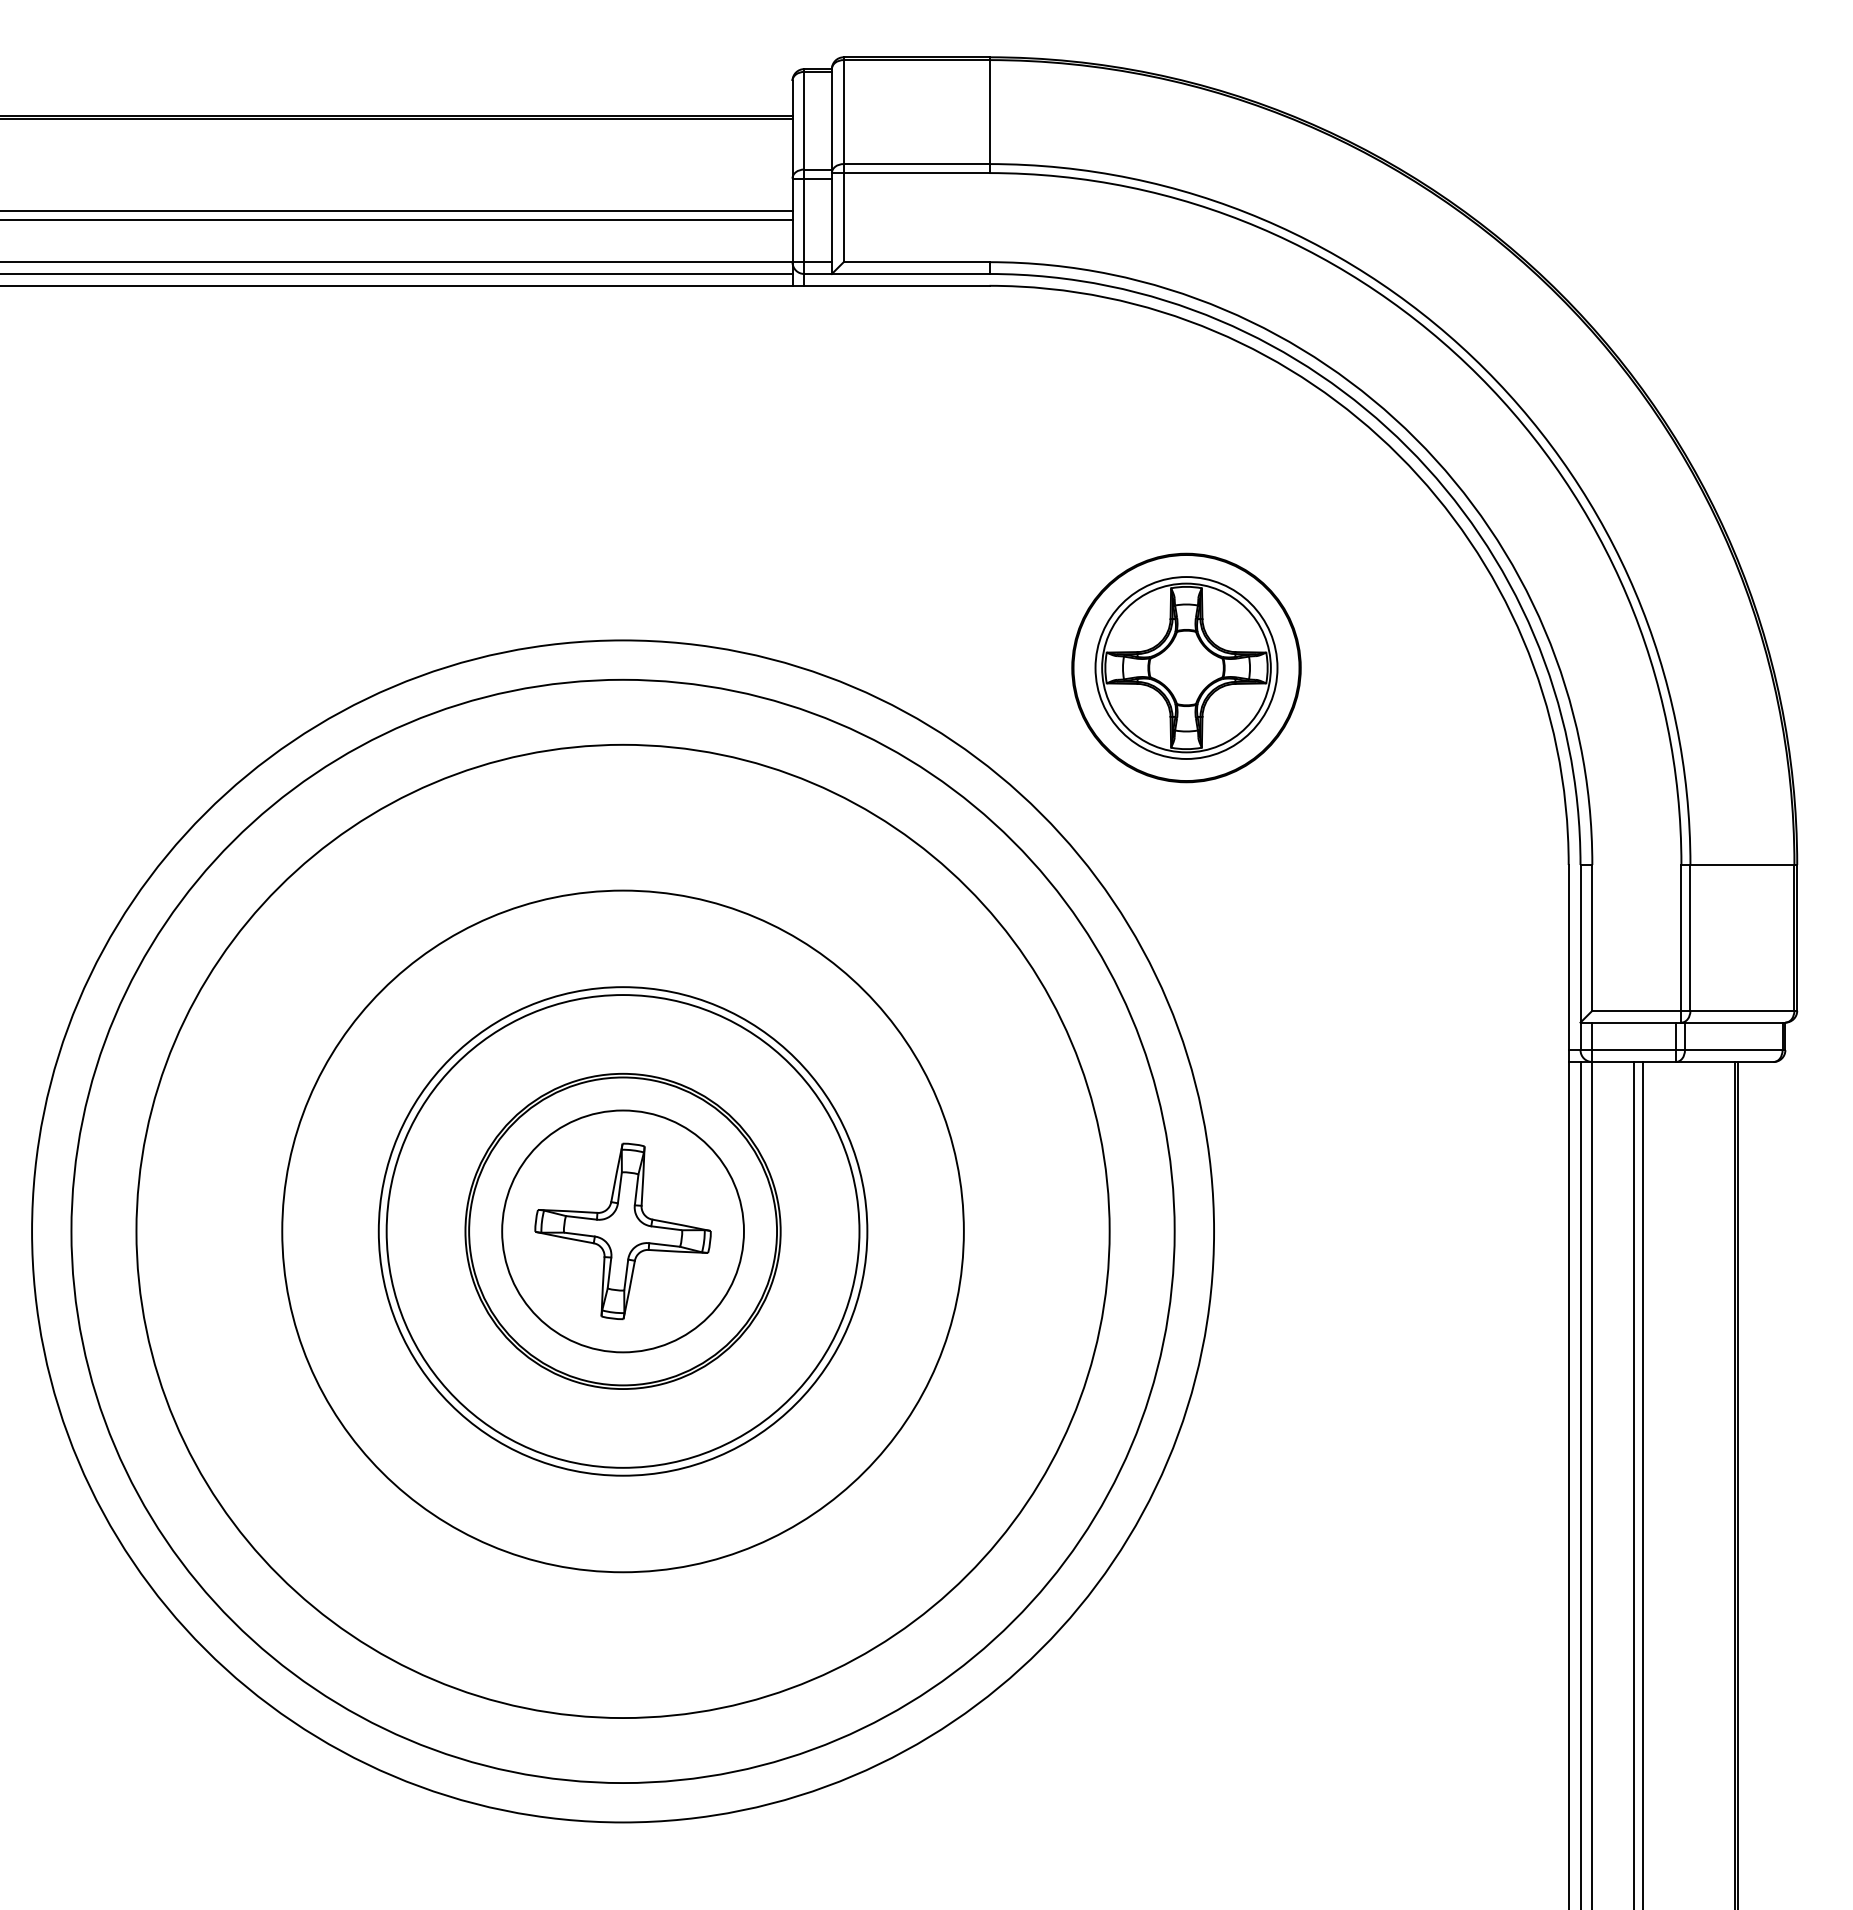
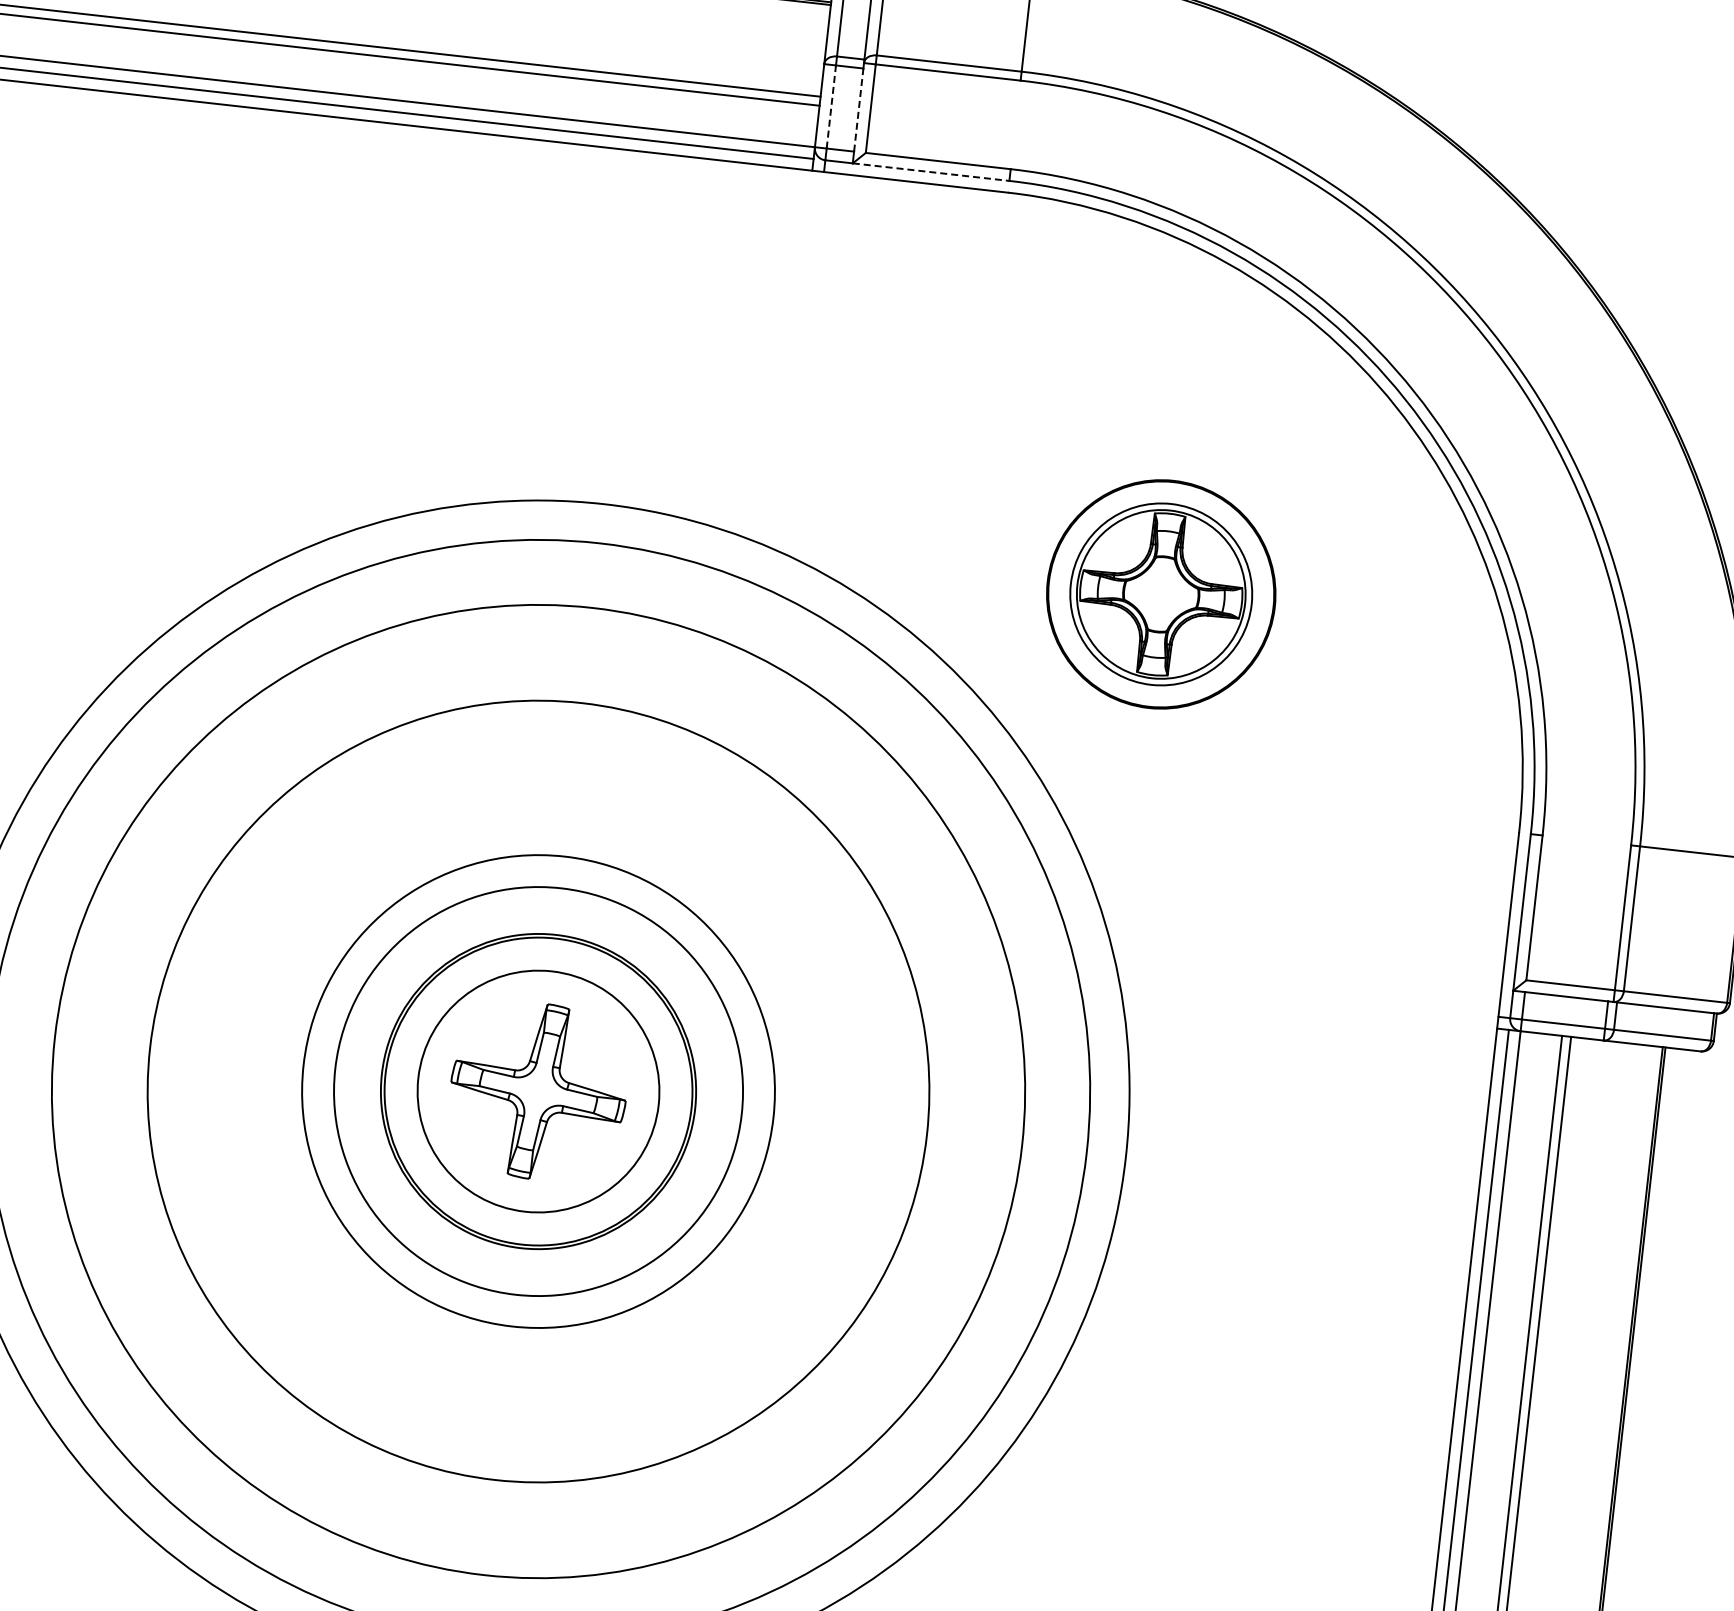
line: (804, 220) -> (831, 107), solid -> dashed
line: (831, 220) -> (858, 110), solid -> dashed
line: (910, 274) -> (930, 172), solid -> dashed
circle: (622, 1231) -> (537, 1091), size x0.6
circle: (622, 1231) -> (537, 1091), size x1.6

